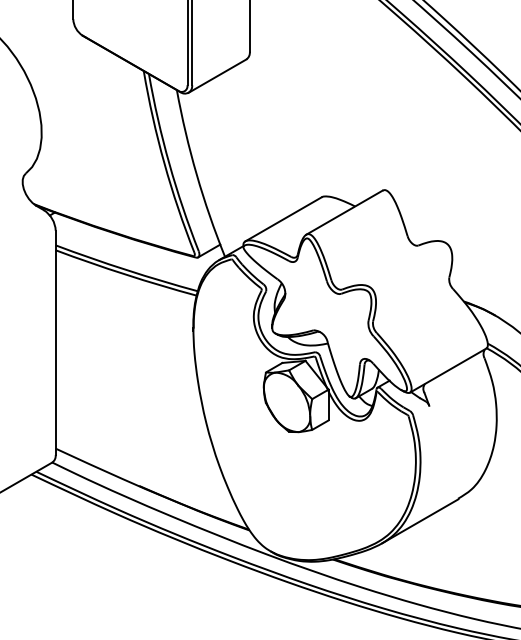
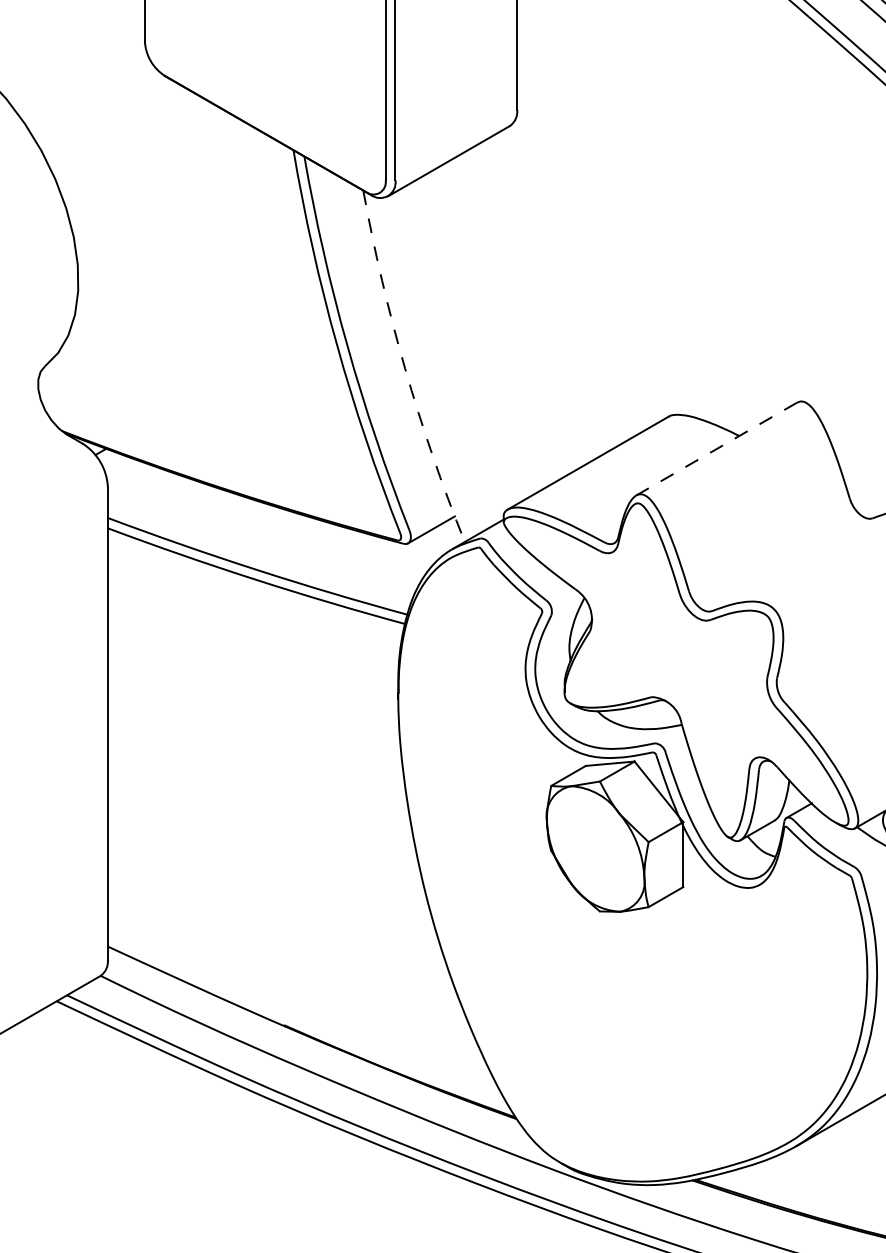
arc: (196, 174) -> (404, 368), solid -> dashed
line: (344, 212) -> (716, 448), solid -> dashed

